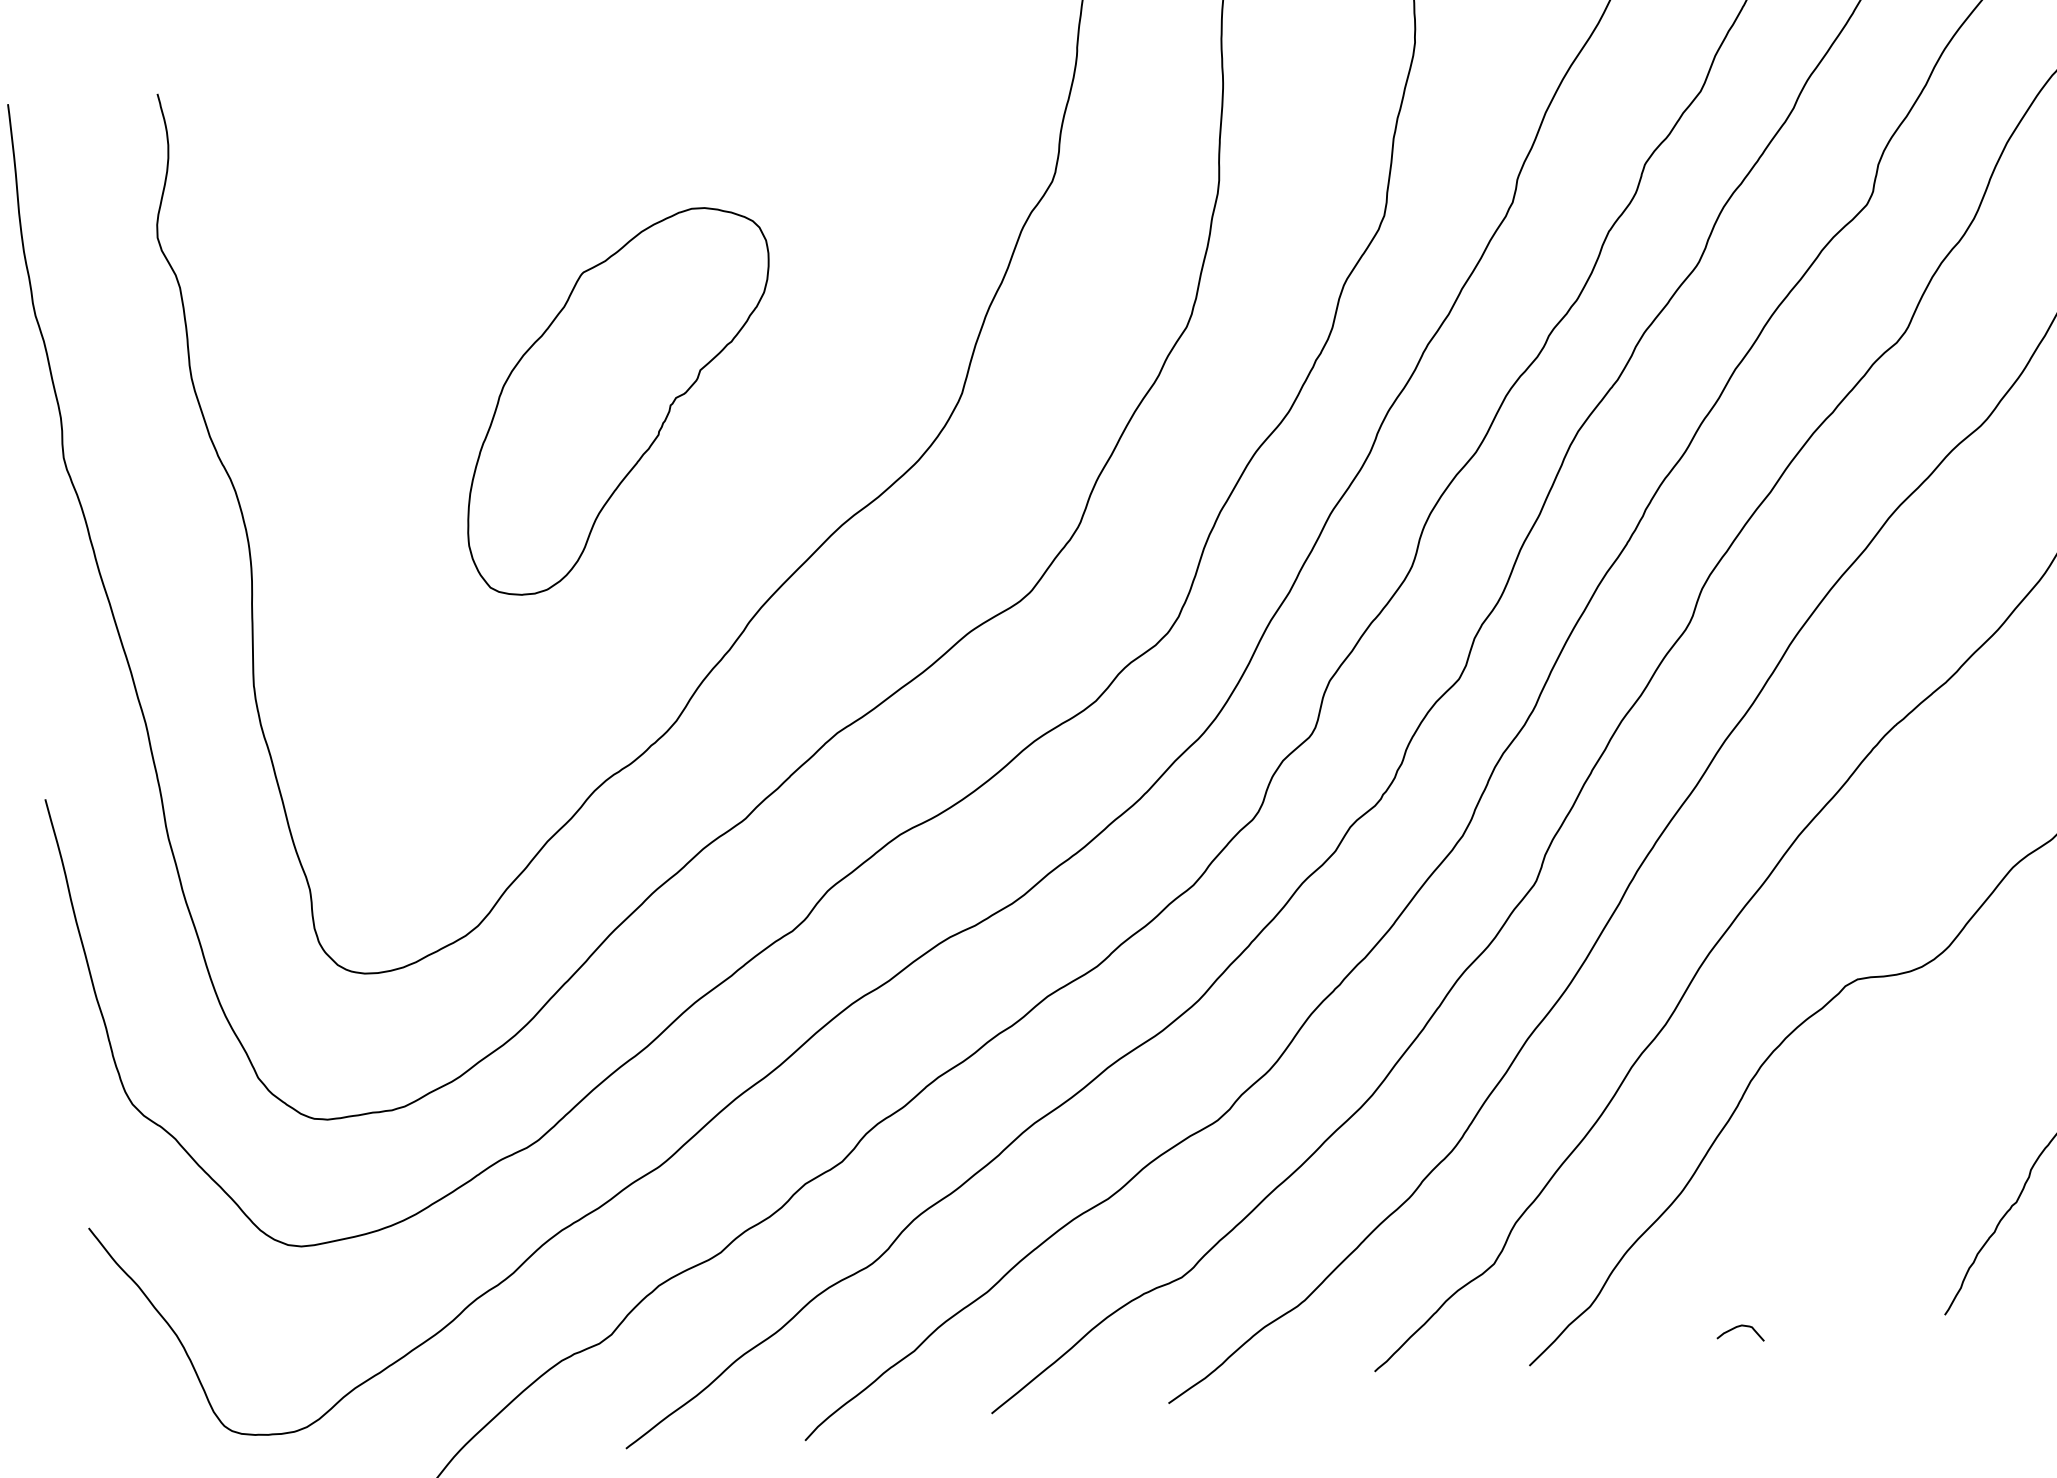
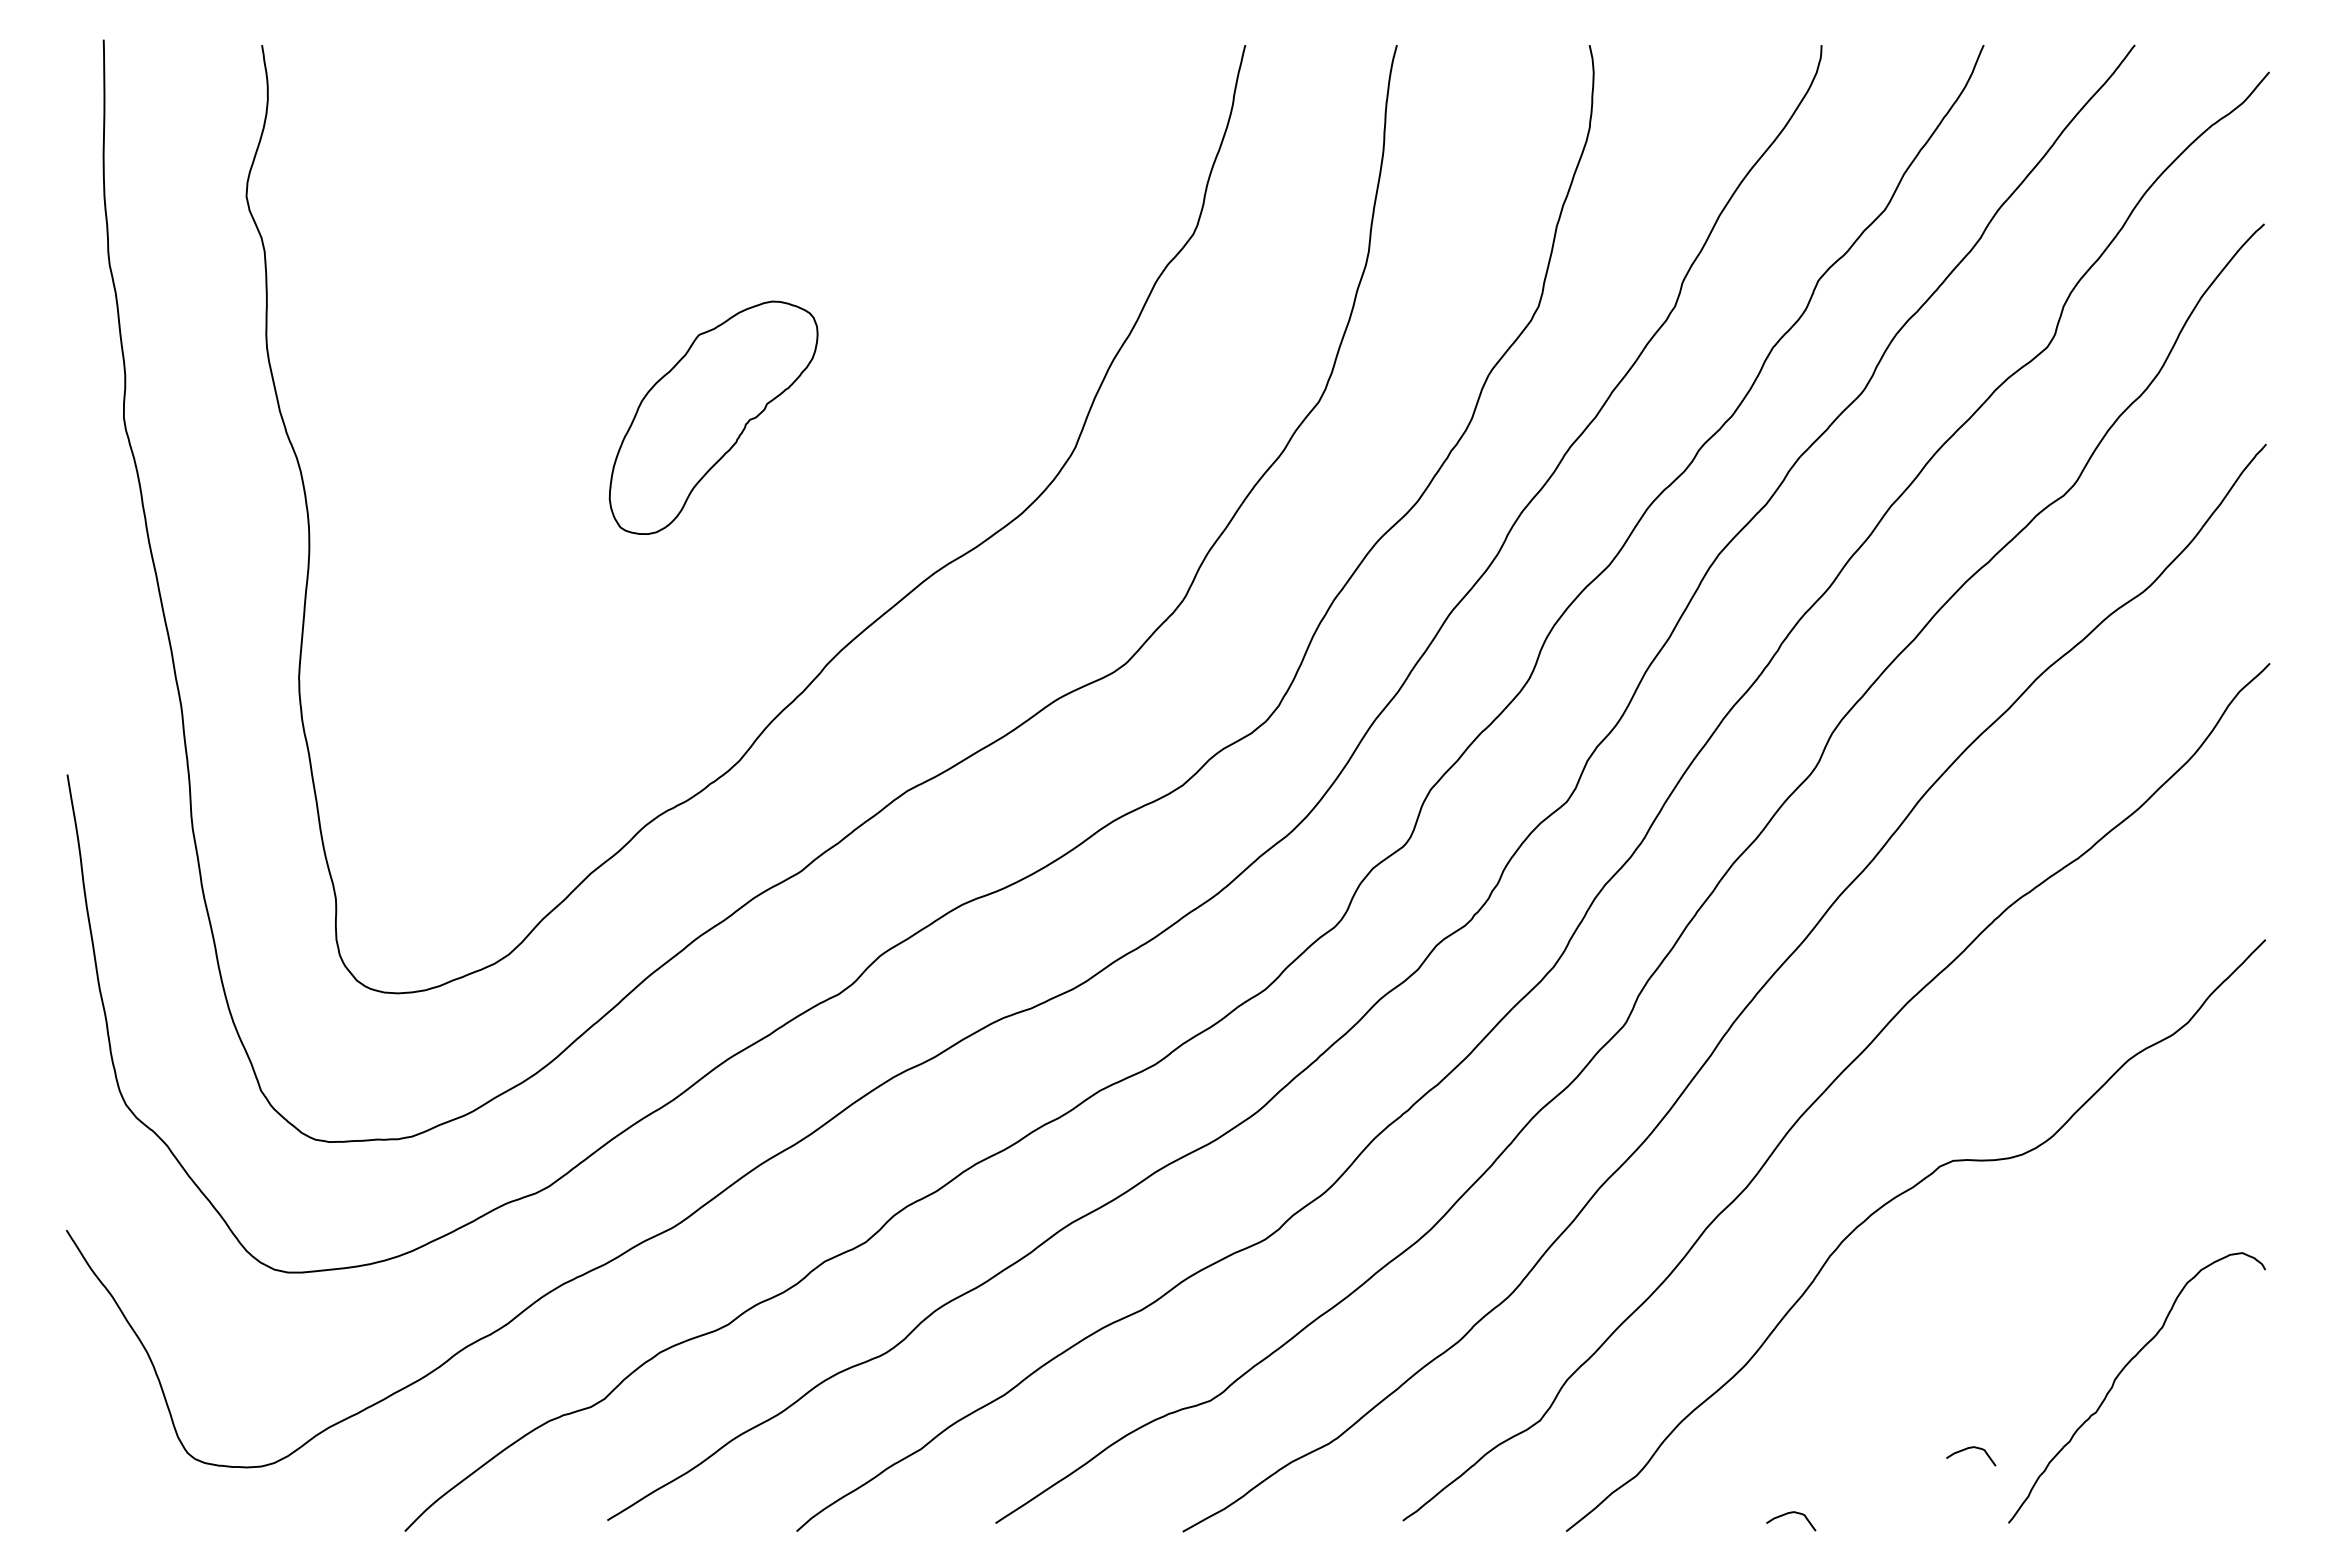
part: (618, 400) -> (713, 417), size x0.6
curve: (1902, 1248) -> (1971, 1448), added

